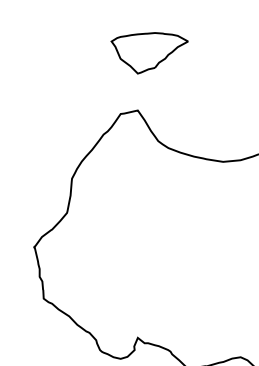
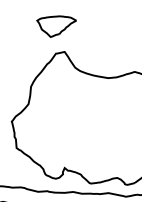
part: (149, 52) -> (56, 26), moved

